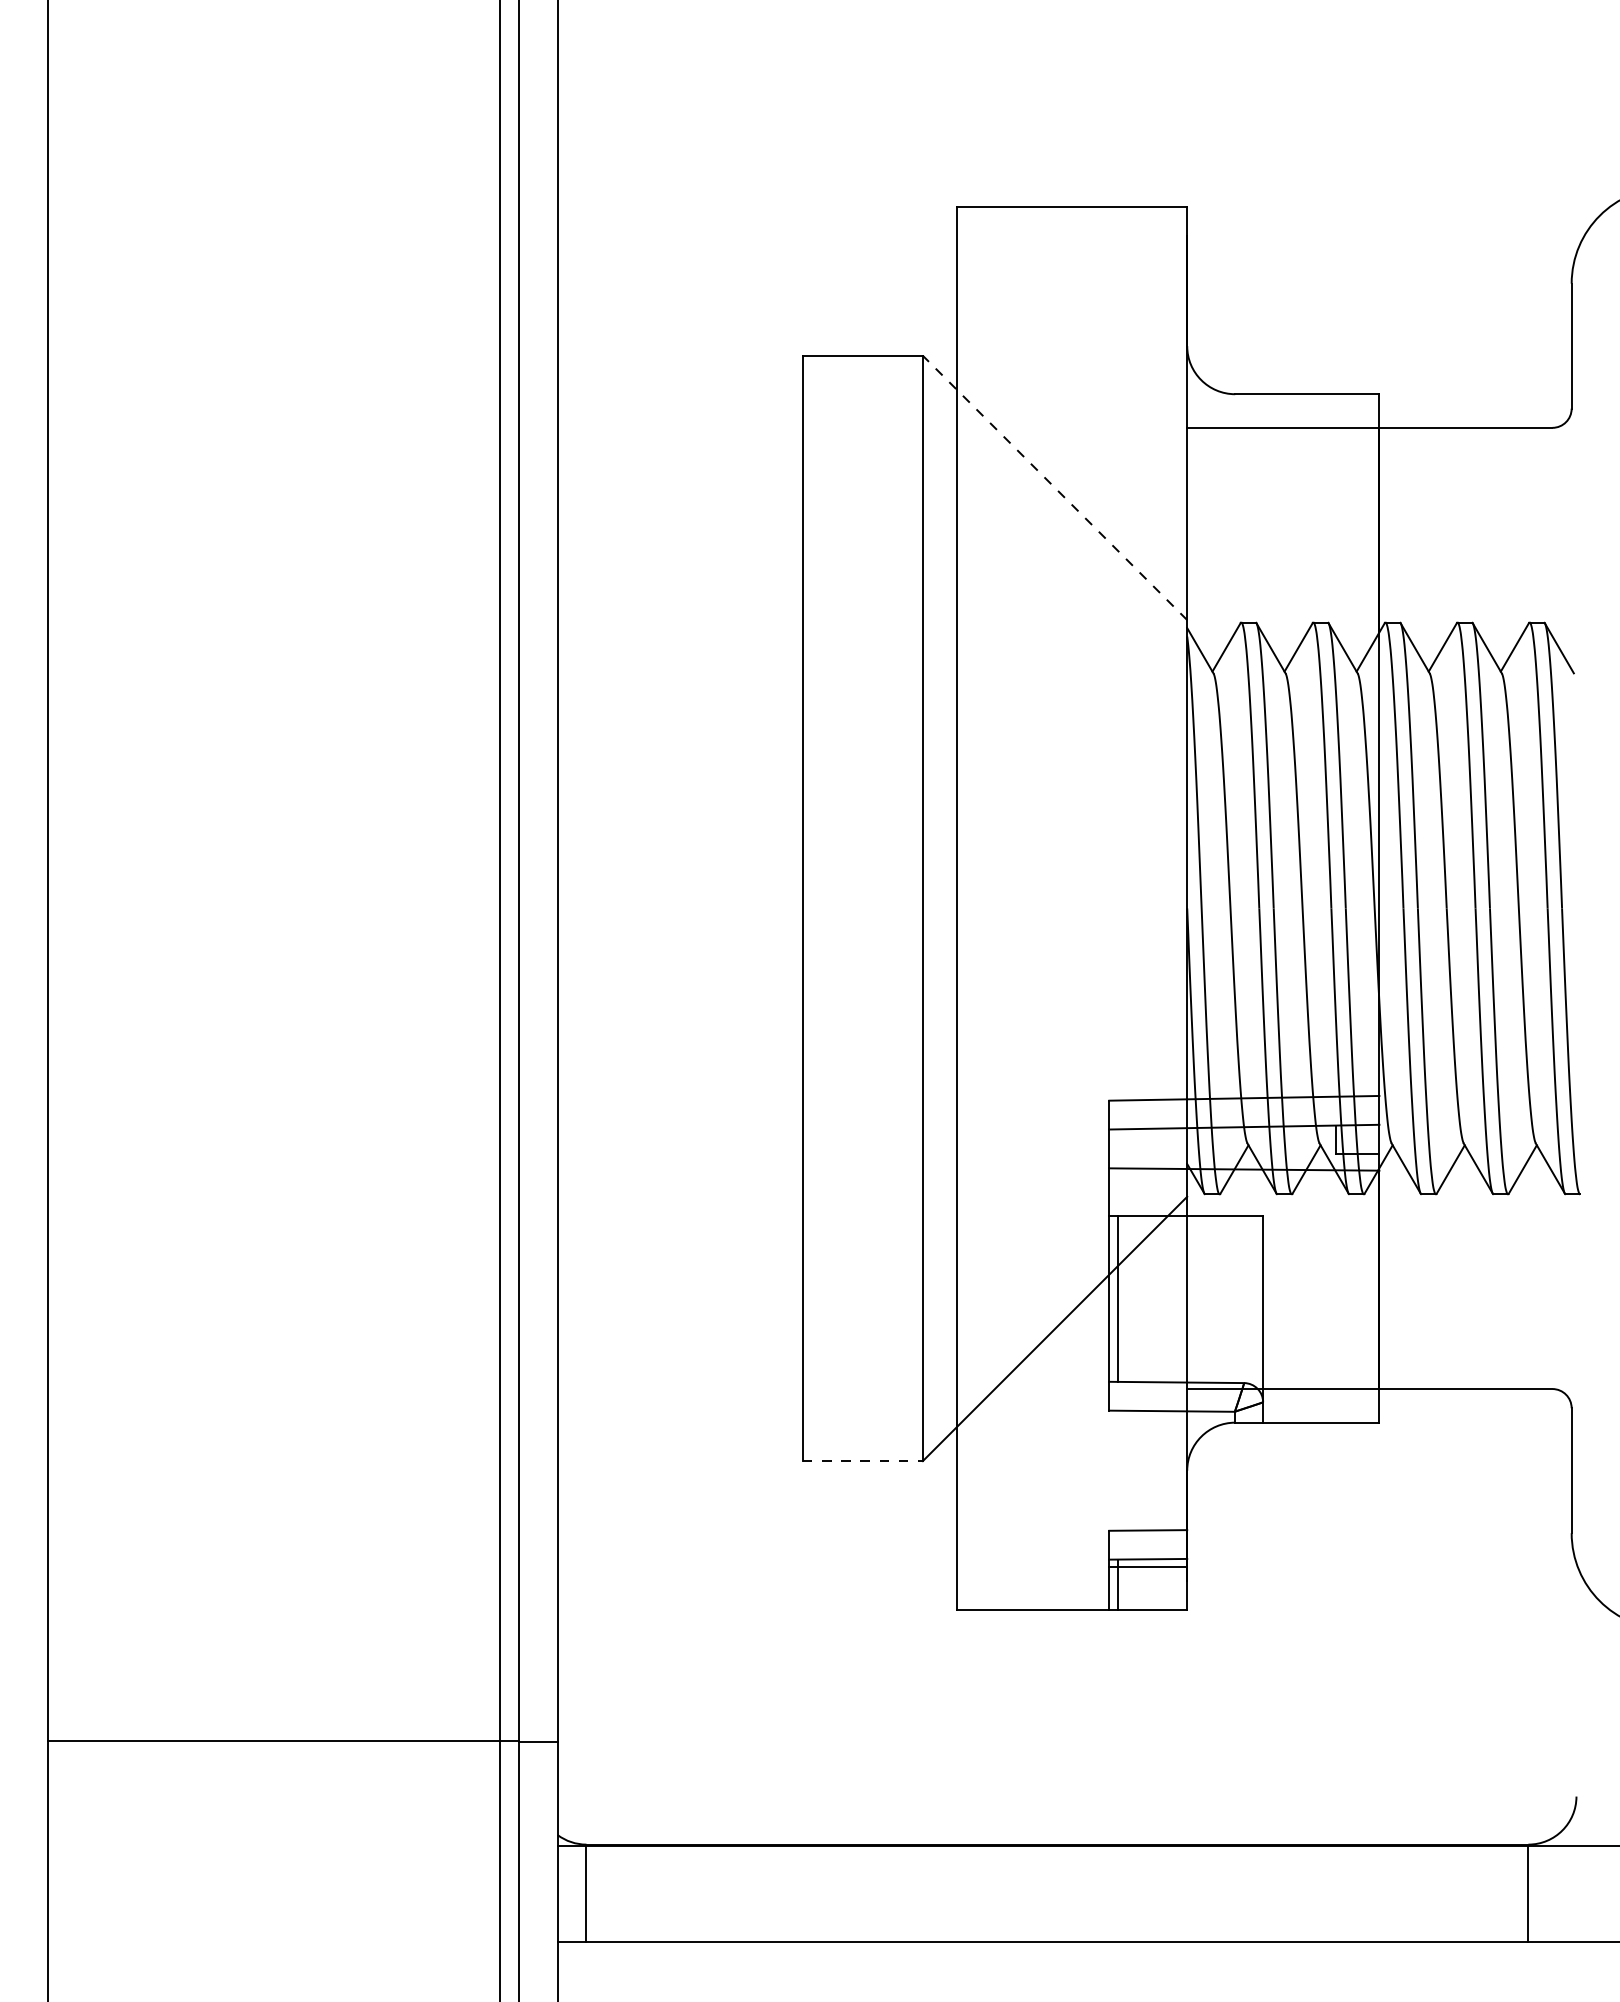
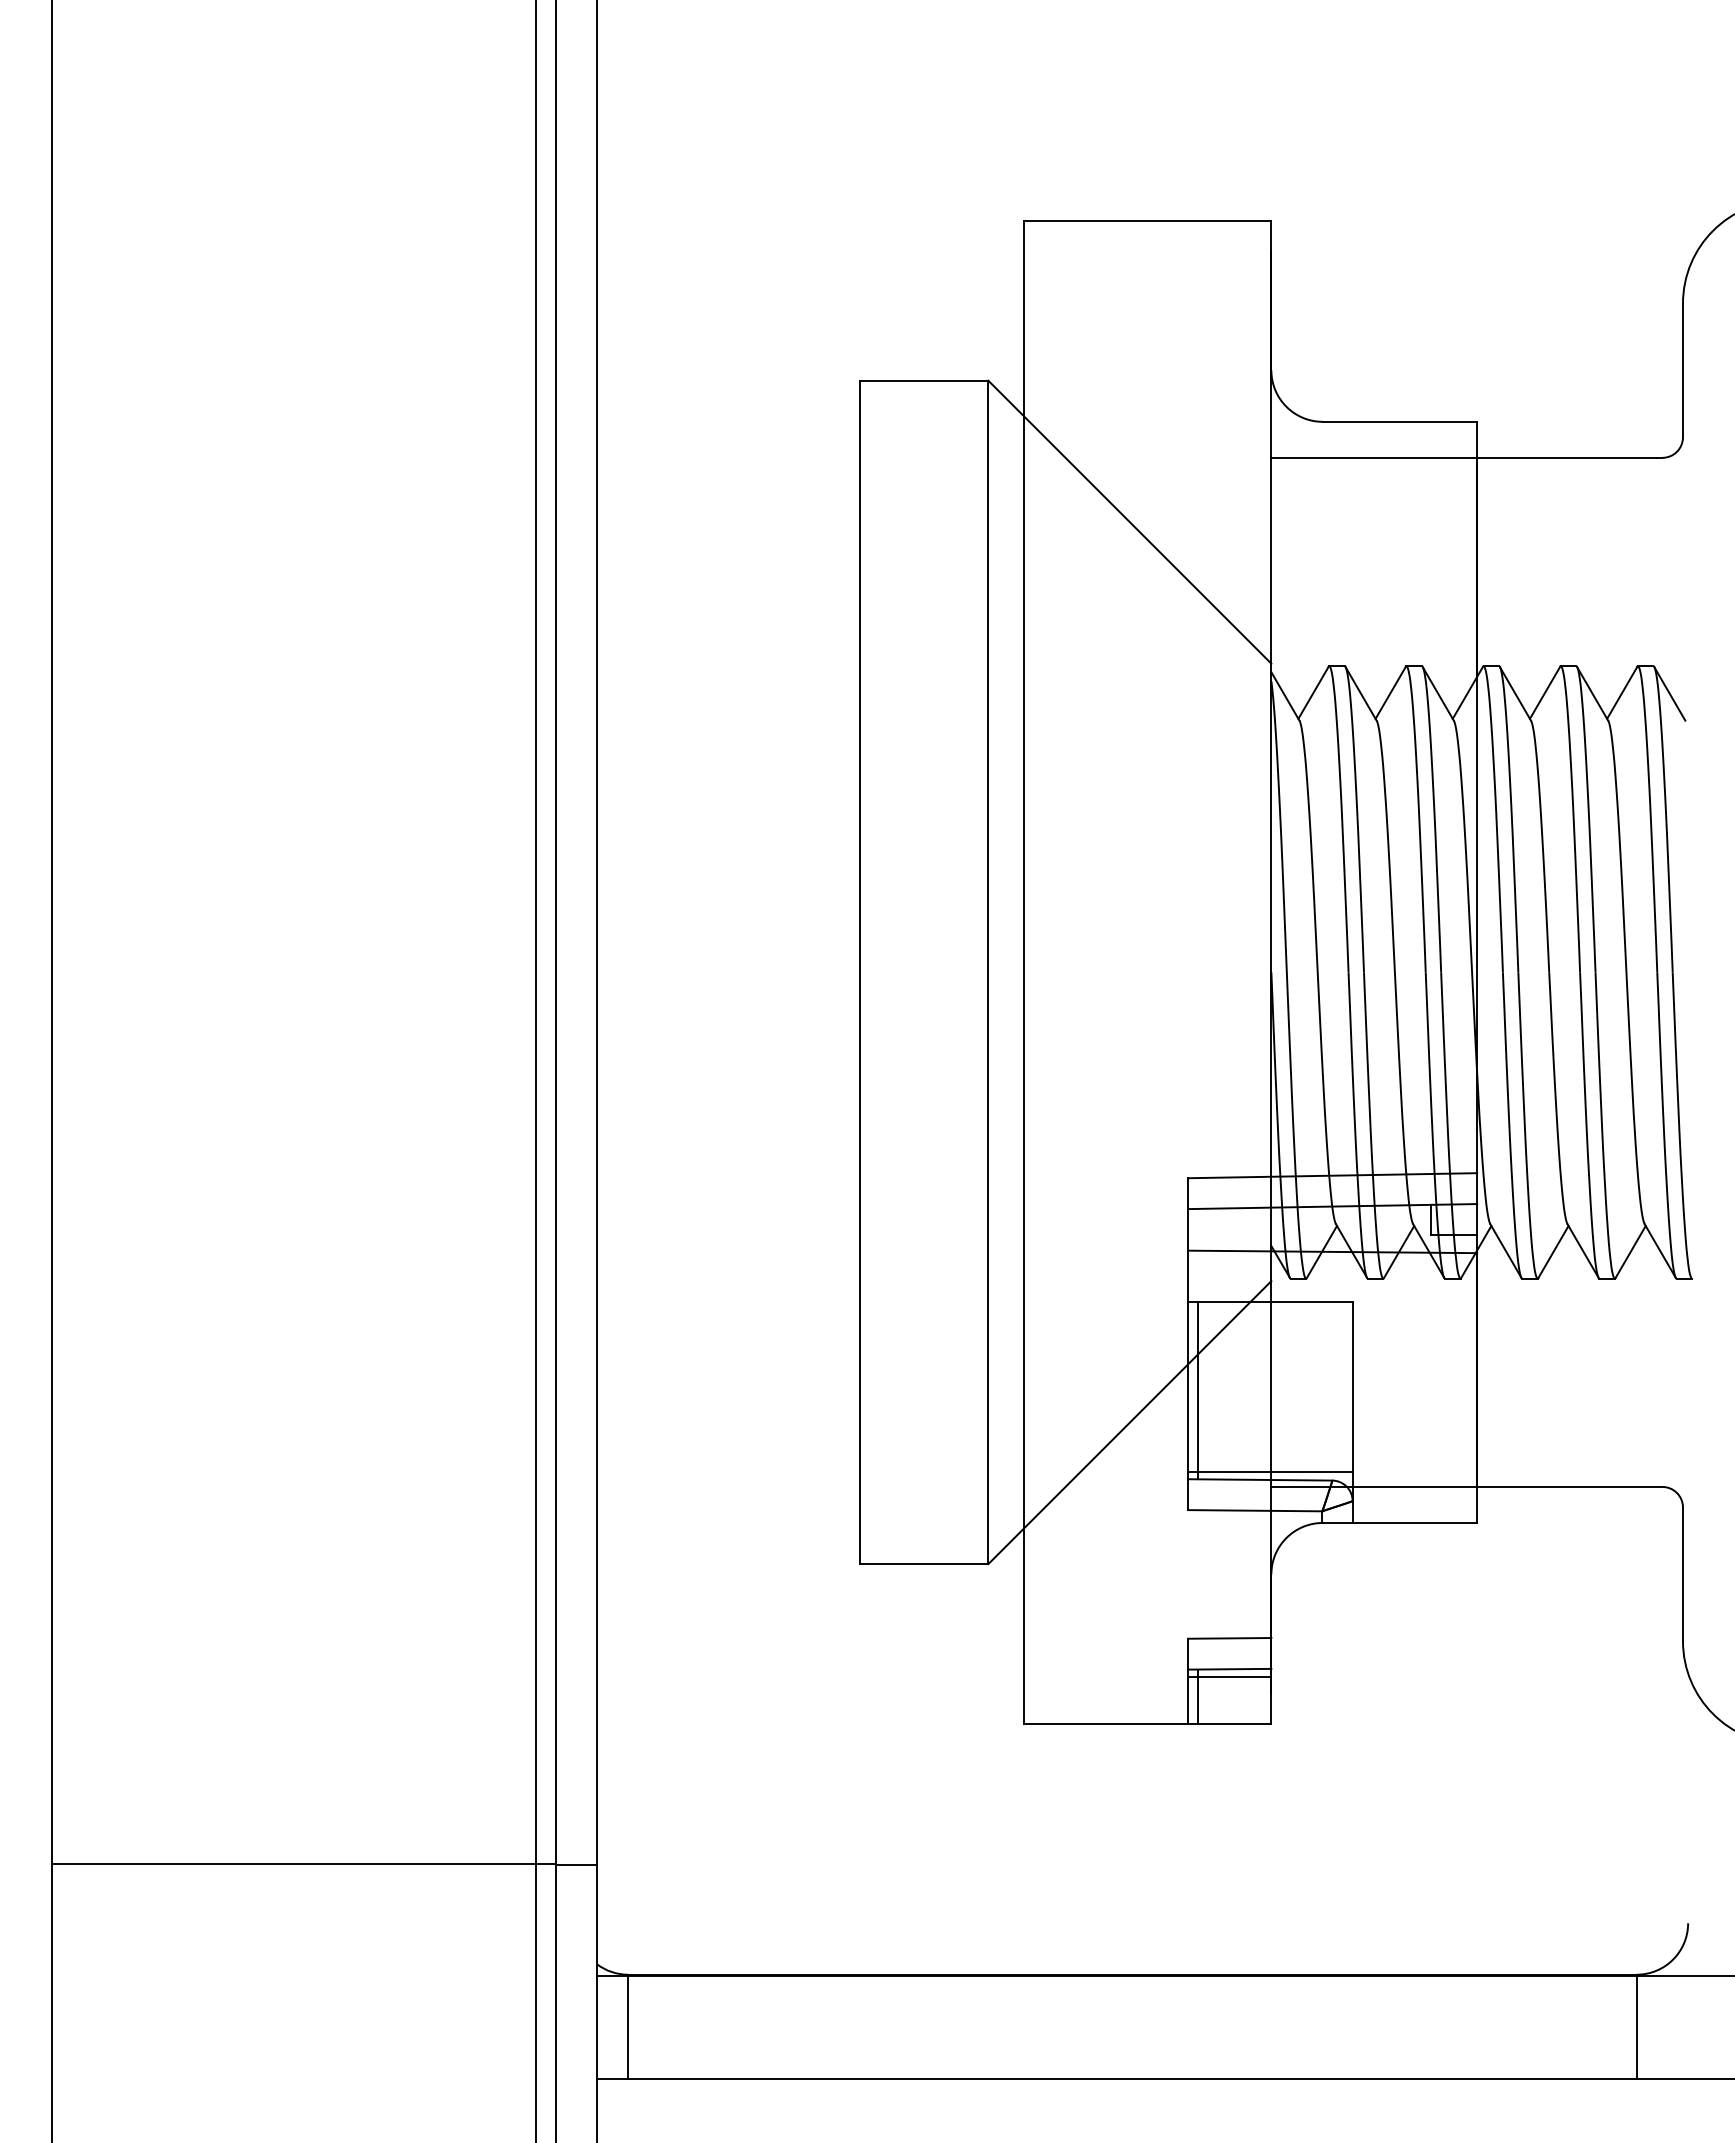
line: (1054, 487) -> (1129, 521), dashed -> solid
line: (1186, 1374) -> (1270, 1471), added
line: (863, 1461) -> (924, 1564), dashed -> solid

